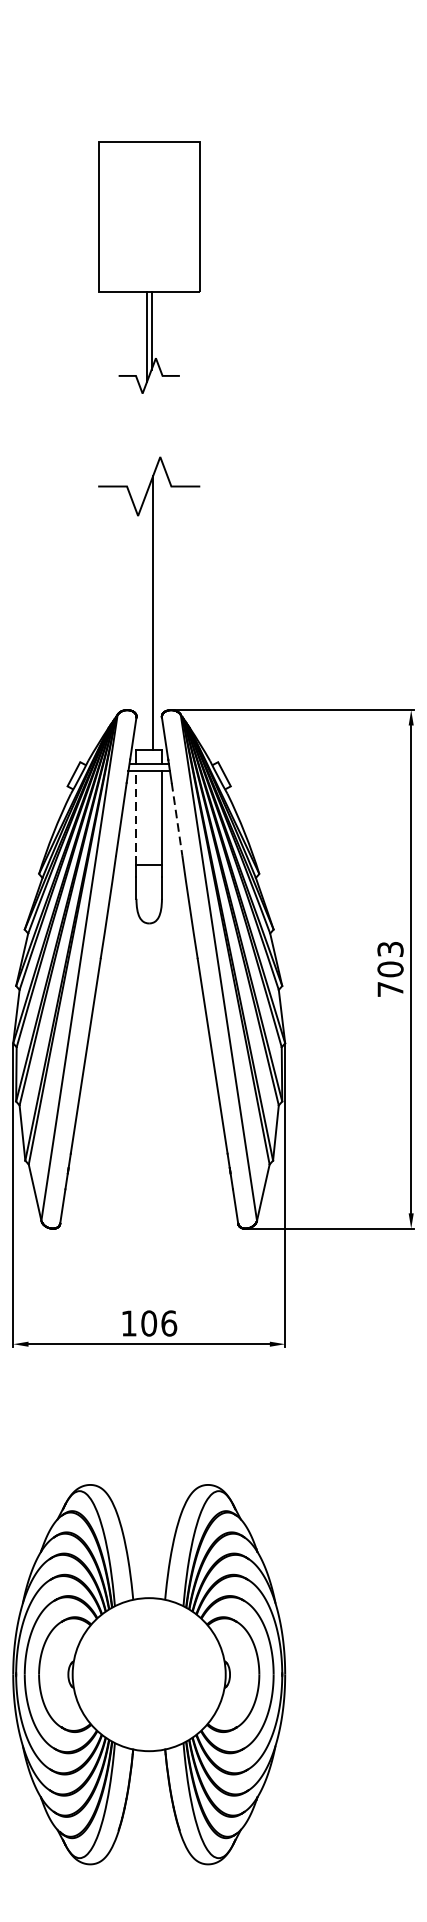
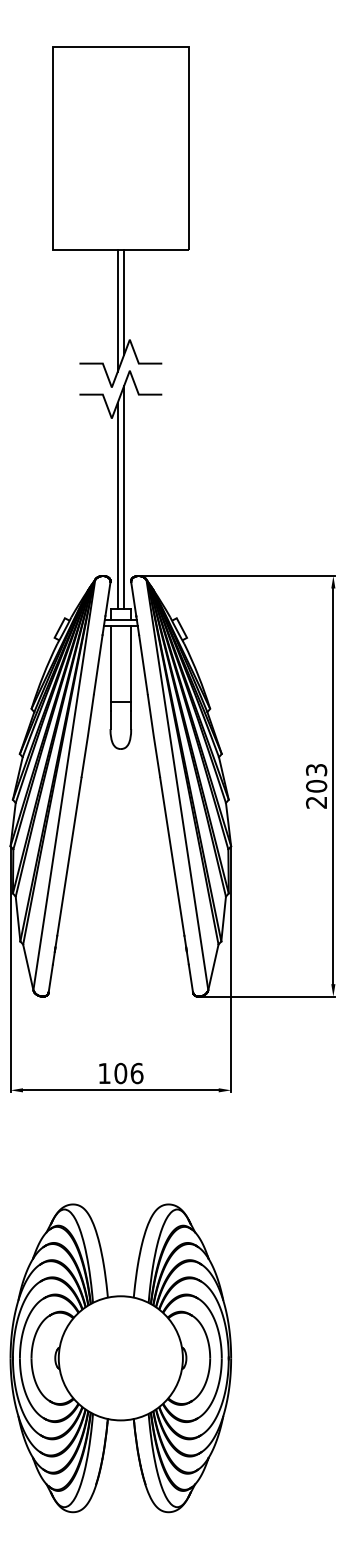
part: (148, 266) -> (120, 216), size x1.67
line: (145, 623) -> (117, 505), added
line: (136, 817) -> (110, 663), dashed -> solid
line: (177, 819) -> (143, 664), dashed -> solid
text: (390, 989) -> (316, 802), 703 -> 203

